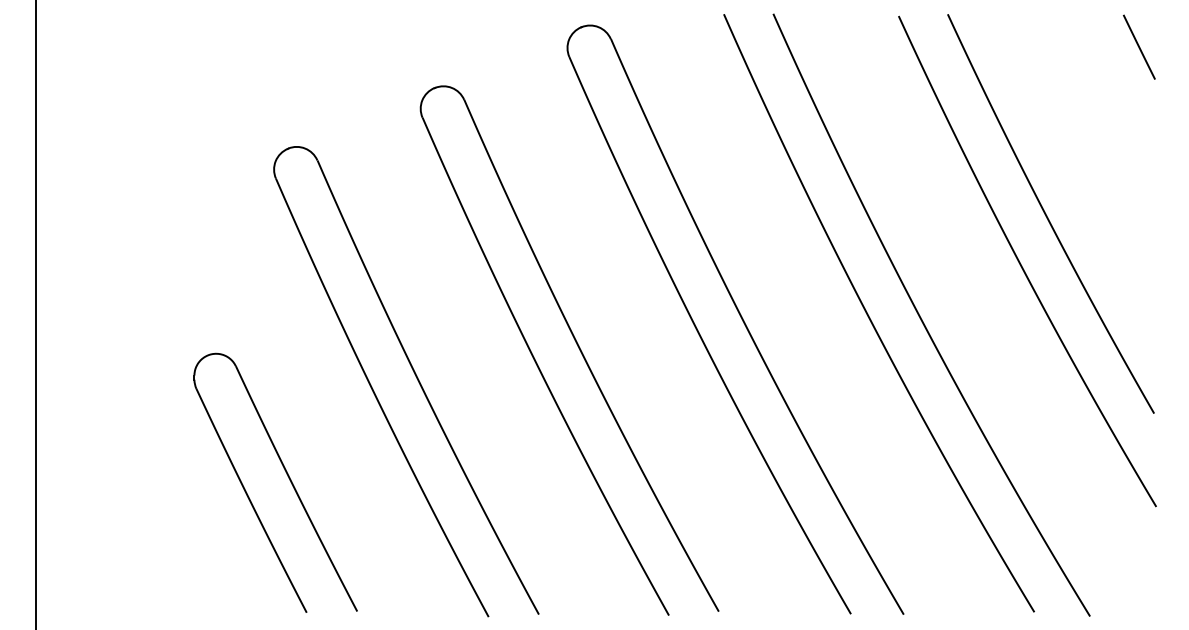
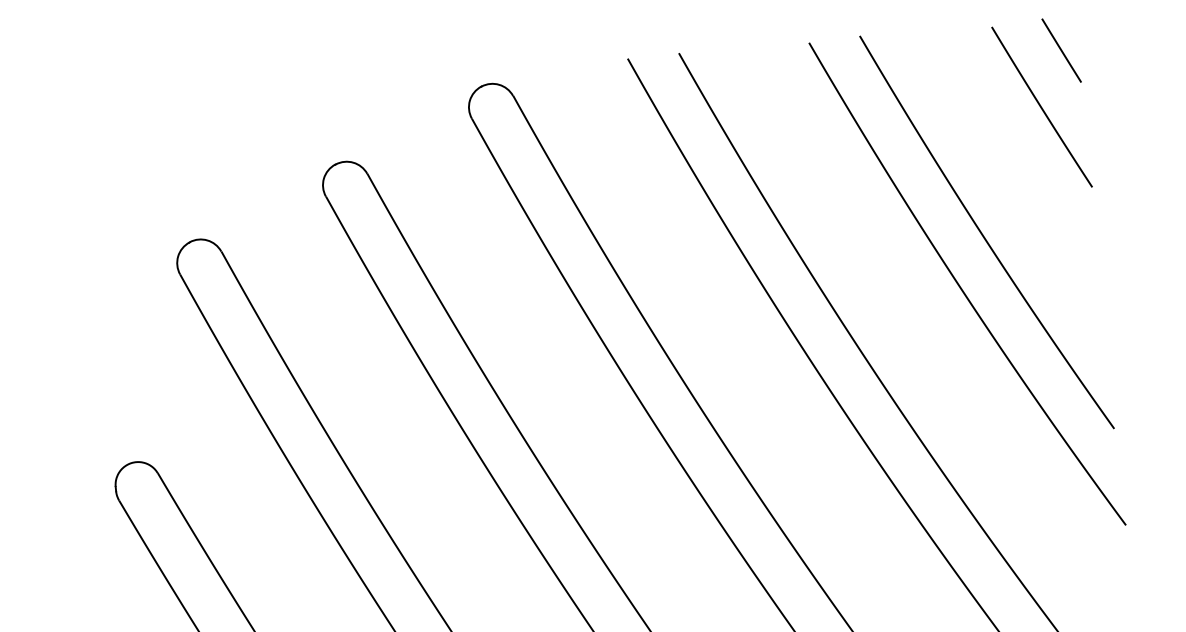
line: (1114, 98) -> (1041, 106), added

